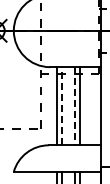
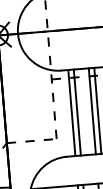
line: (61, 105) -> (77, 111), dashed -> solid
line: (75, 106) -> (92, 111), dashed -> solid

